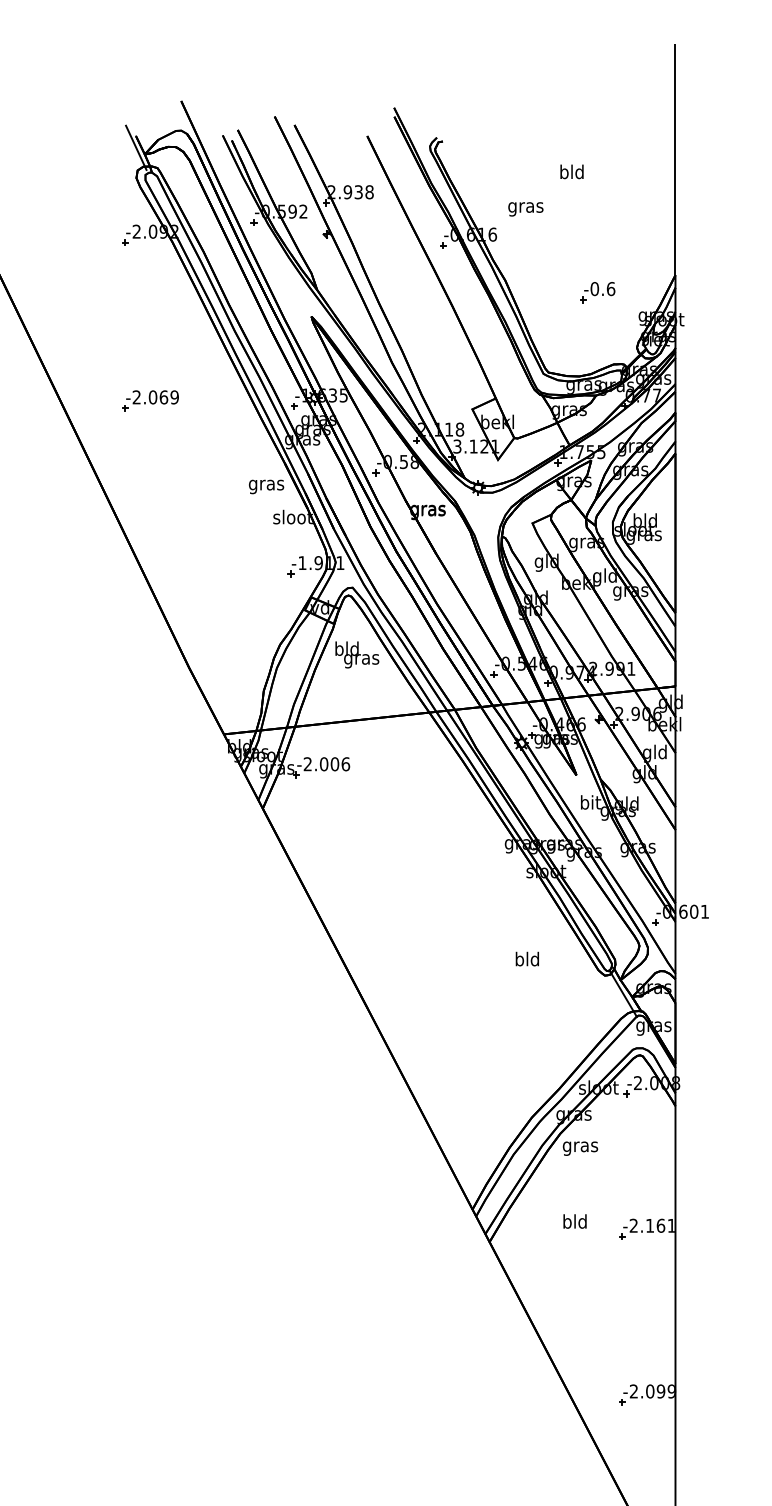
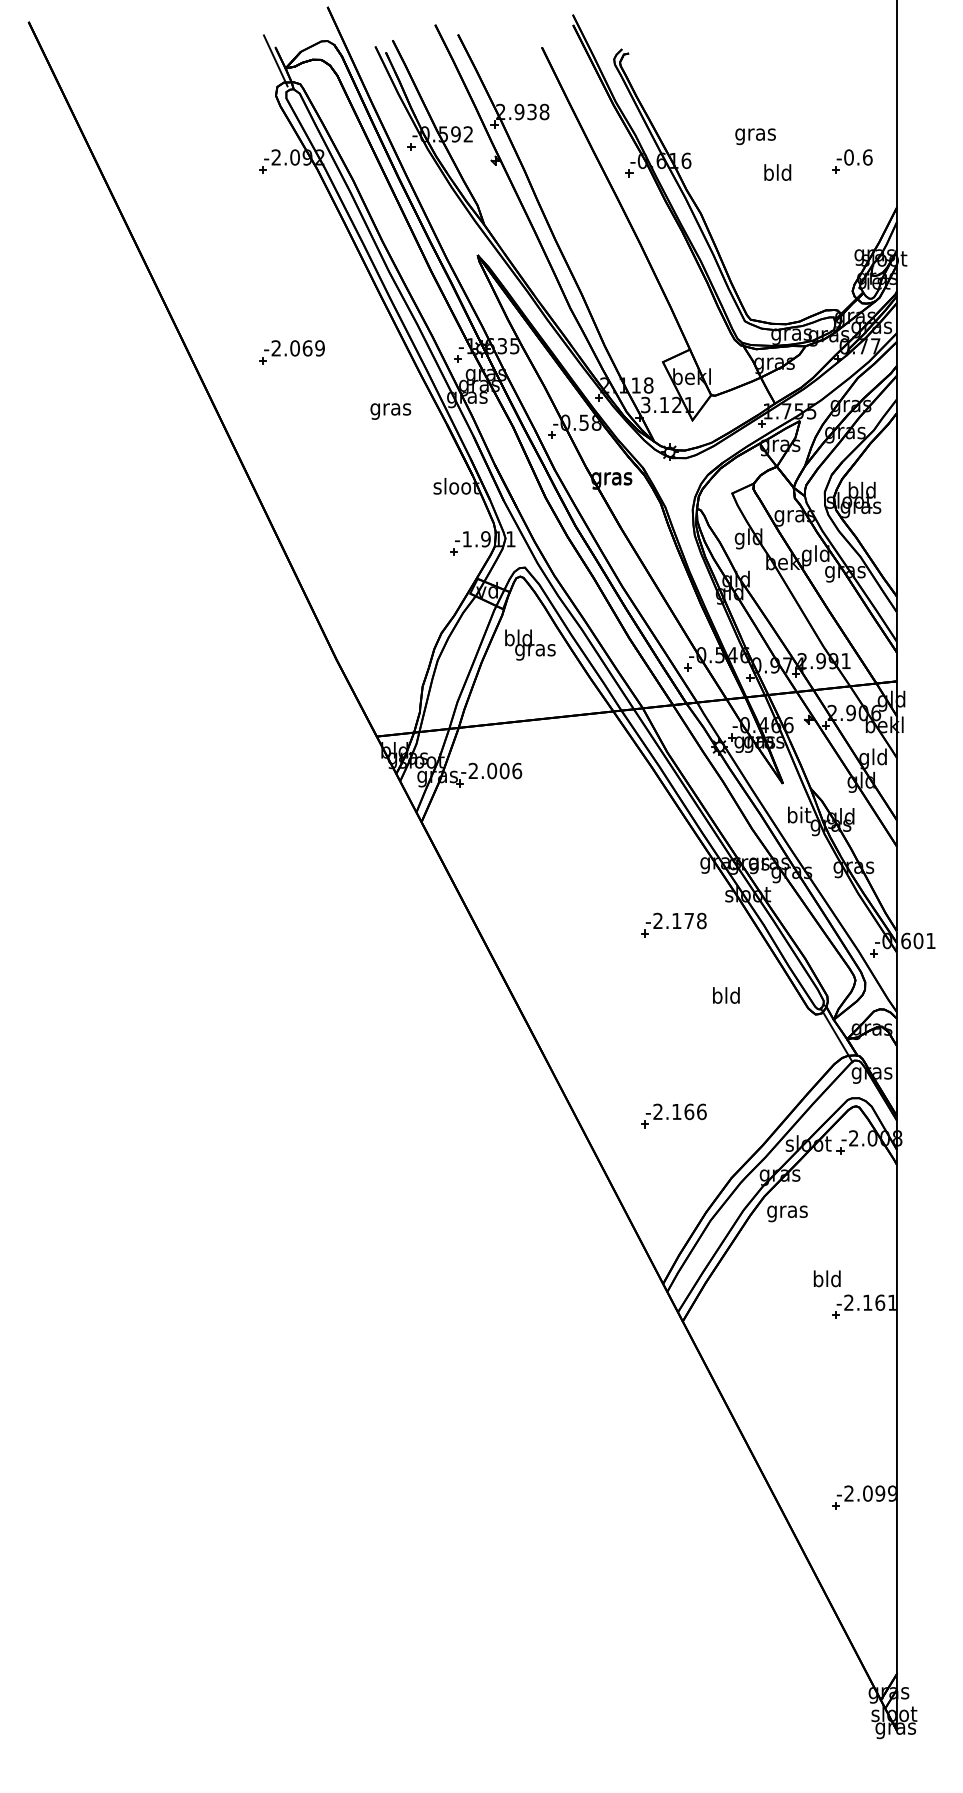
text: (571, 171) -> (777, 172), moved
text: (525, 209) -> (755, 136), moved
part: (597, 292) -> (852, 161), moved
text: (266, 486) -> (390, 411), moved
part: (481, 897) -> (673, 924), added
part: (481, 1063) -> (673, 1115), added
text: (574, 1221) -> (826, 1278), moved

